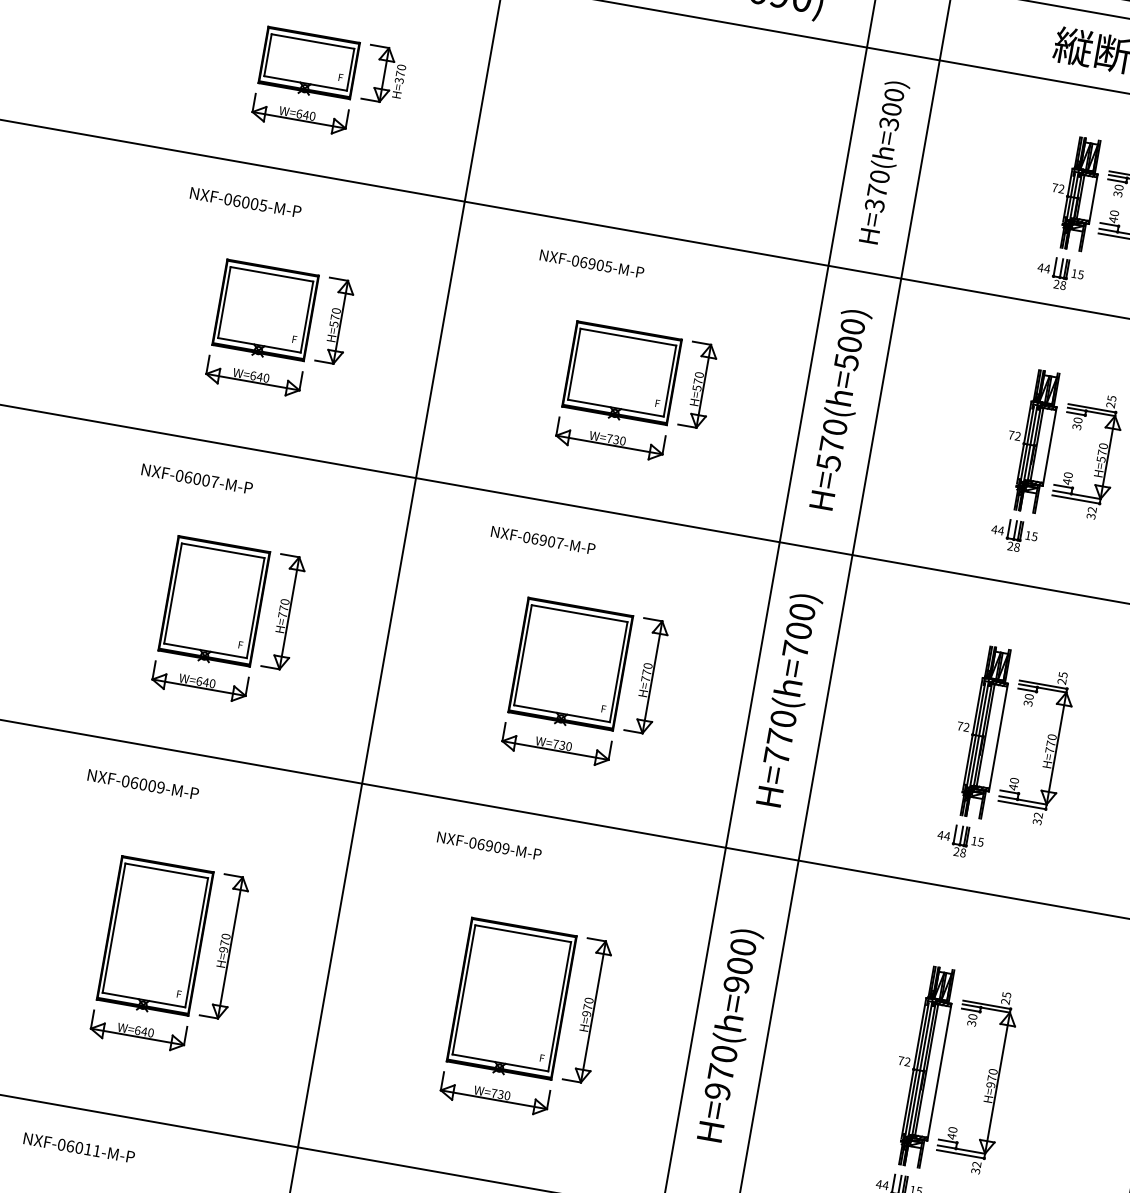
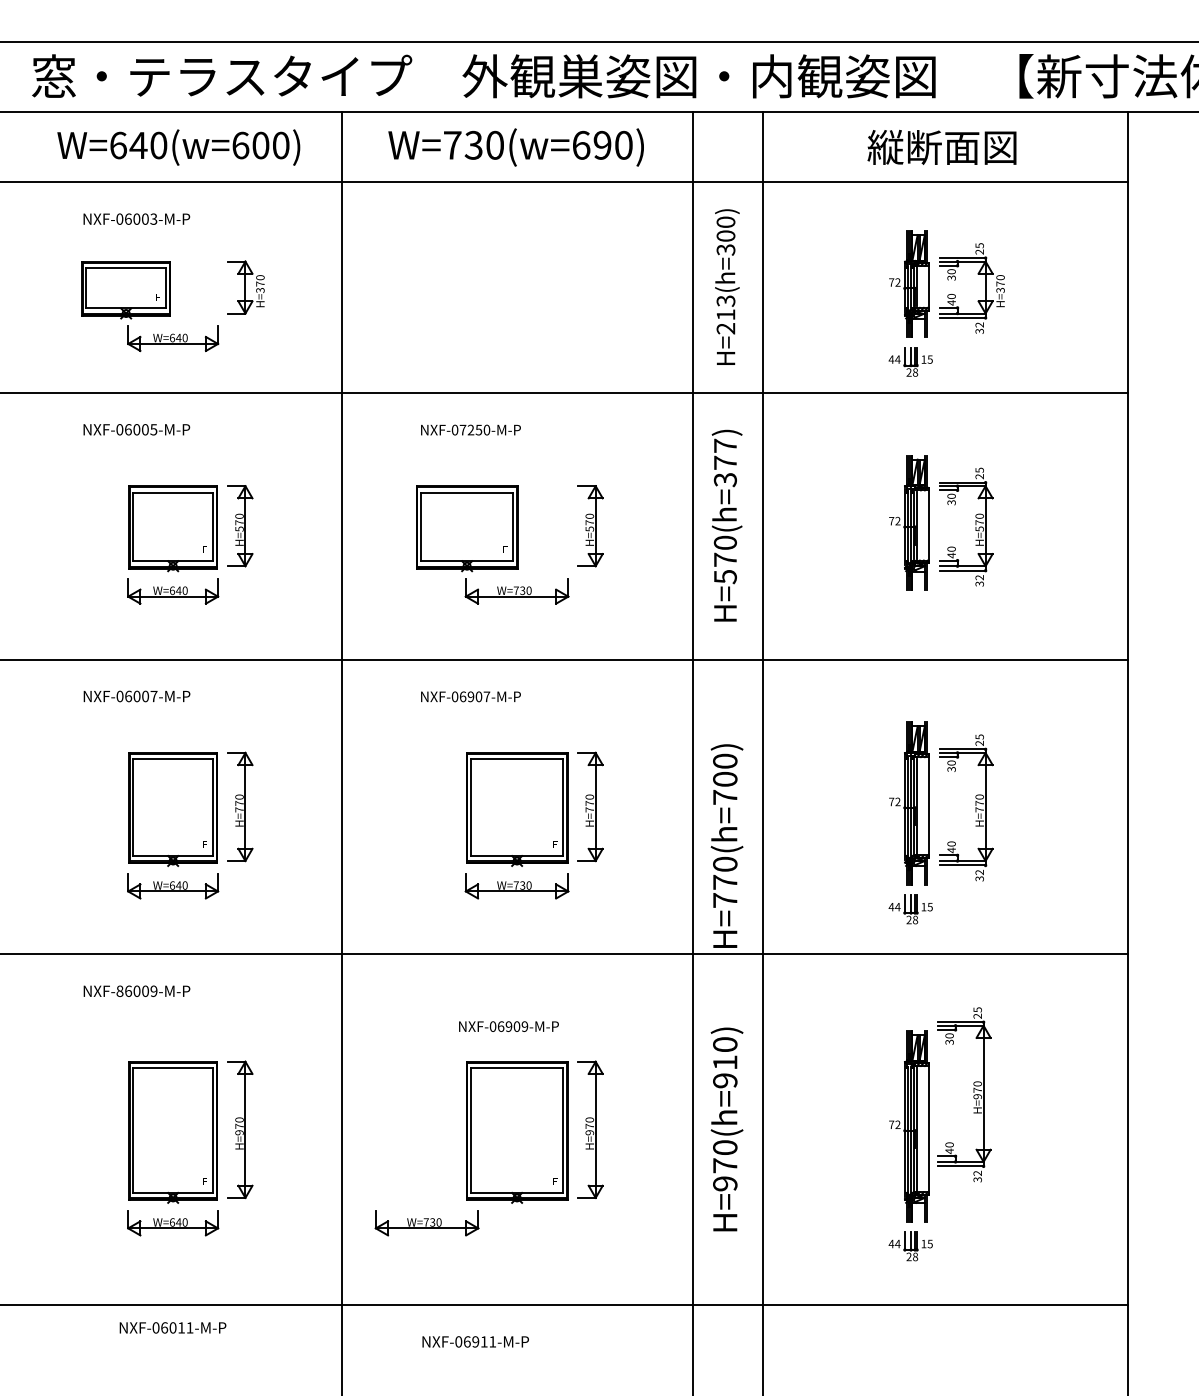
part: (308, 64) -> (125, 290), moved
text: (876, 190) -> (725, 314), H=370(h=300) -> H=213(h=300)
text: (595, 263) -> (474, 429), NXF-06905-M-P -> NXF-07250-M-P
text: (848, 343) -> (724, 462), H=570(h=500) -> H=570(h=377)
part: (622, 374) -> (467, 528), moved
part: (1013, 535) -> (910, 614), removed
text: (788, 699) -> (726, 845), moved
text: (125, 781) -> (119, 991), NXF-06009-M-P -> NXF-86009-M-P
text: (488, 845) -> (508, 1026), moved
text: (740, 965) -> (725, 1062), H=970(h=900) -> H=970(h=910)
part: (986, 1083) -> (973, 1095), moved
part: (494, 1094) -> (426, 1223), moved
text: (78, 1147) -> (172, 1327), moved

